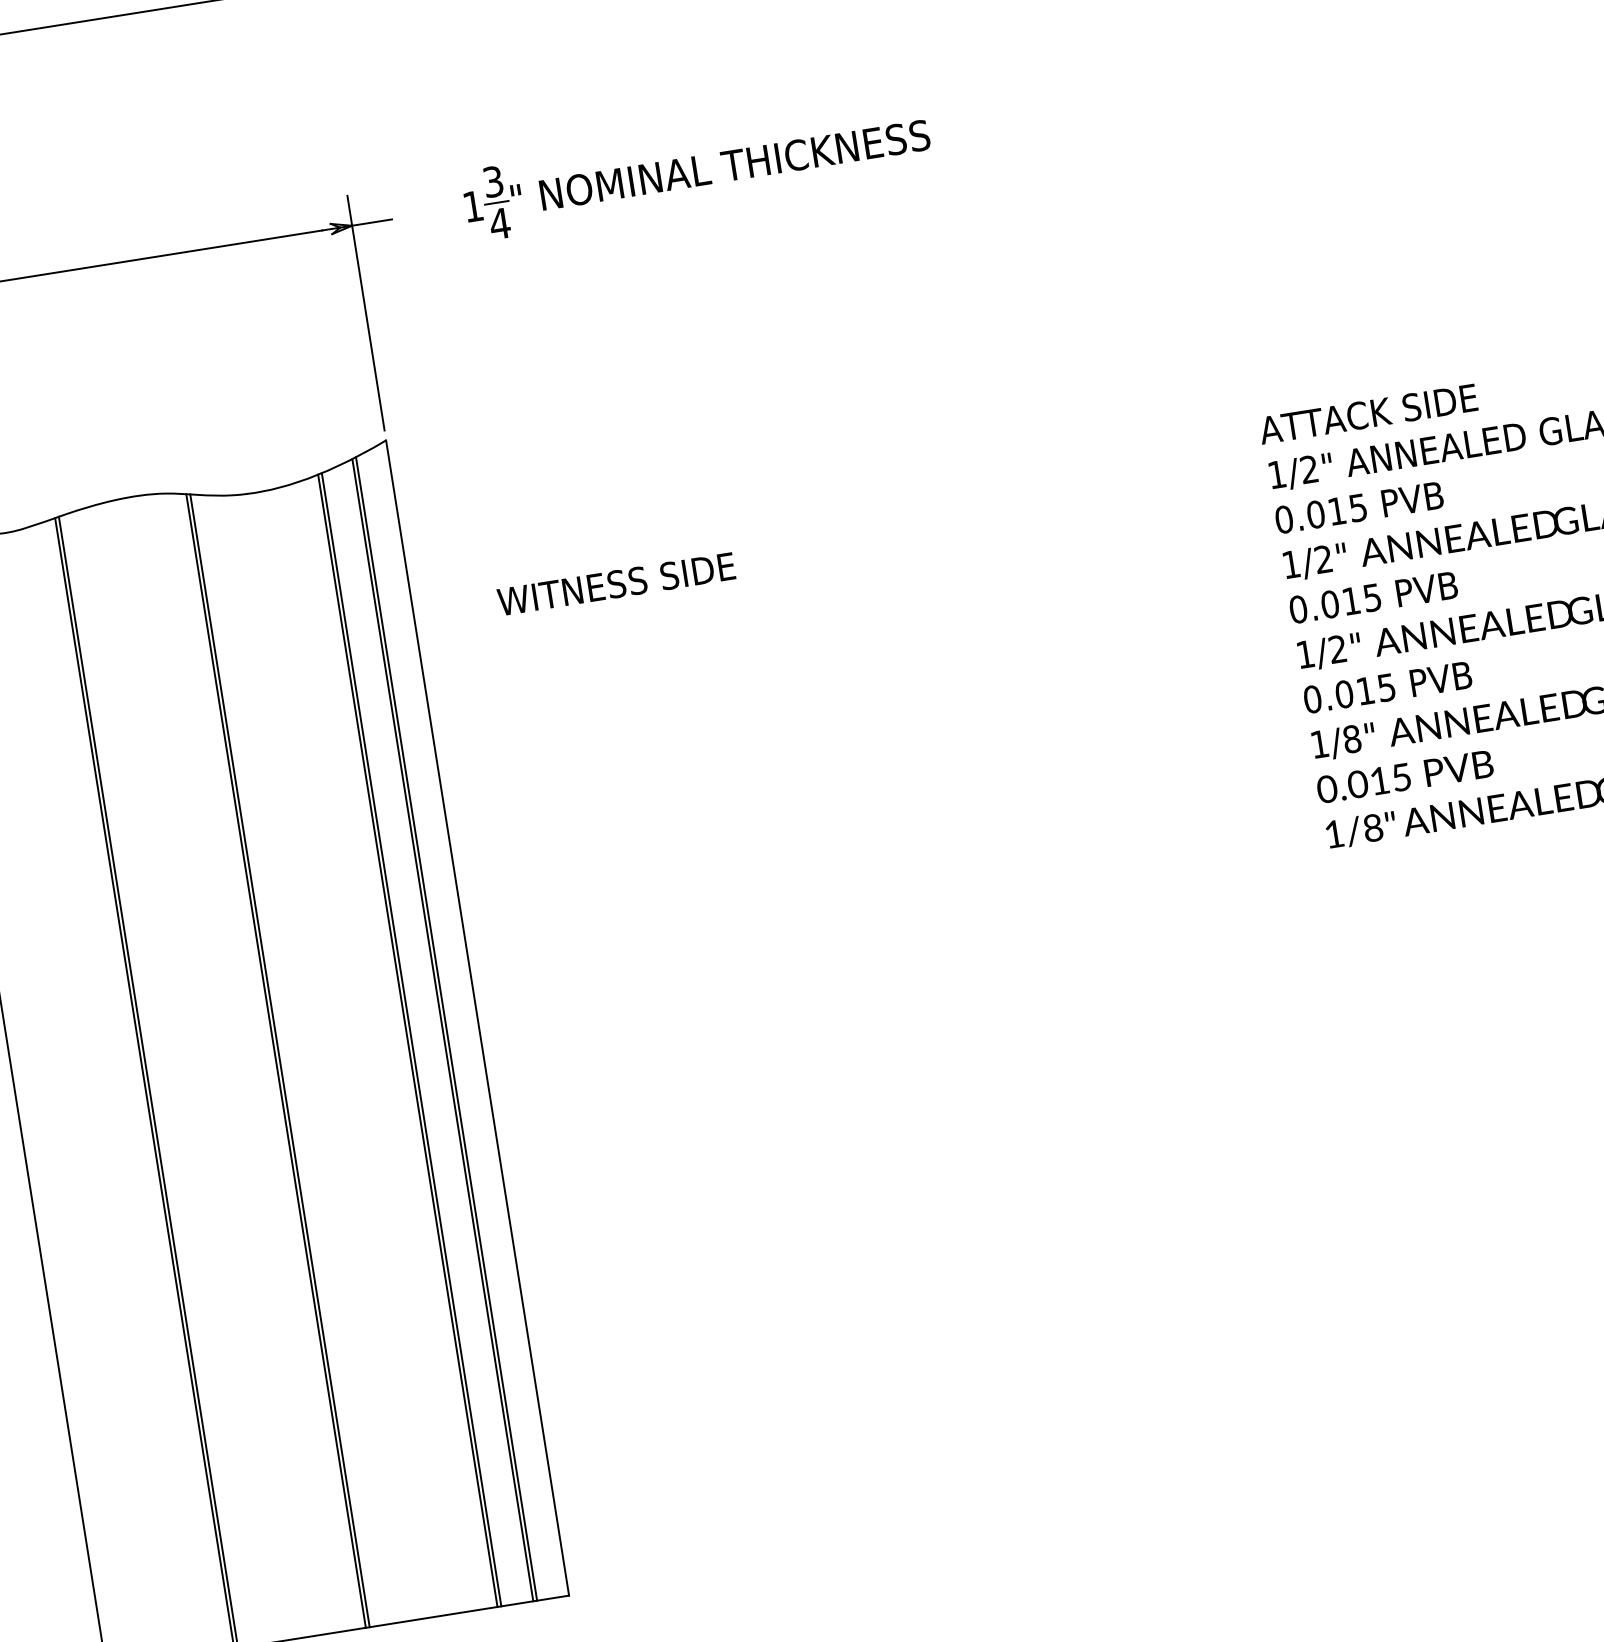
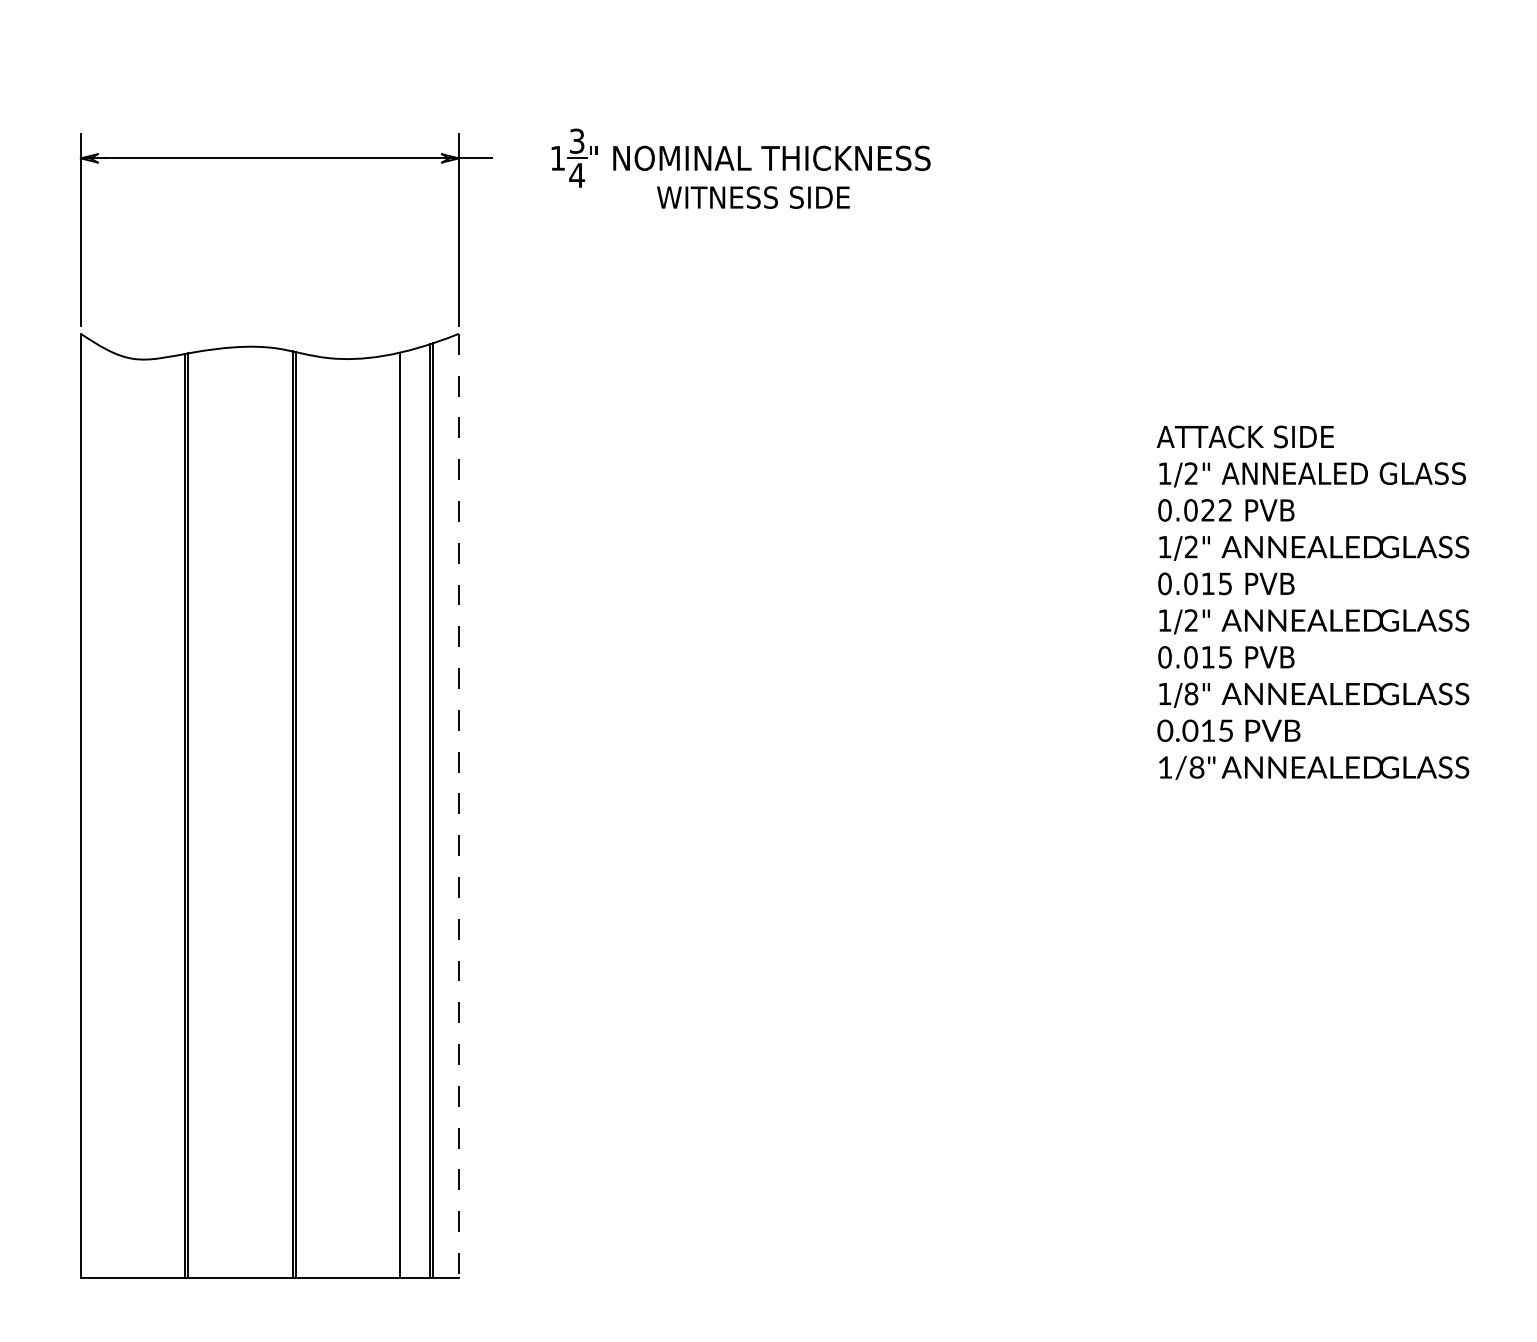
text: (1347, 509) -> (1216, 510), 0.015 -> 0.022
text: (616, 584) -> (753, 197), moved
line: (477, 1018) -> (458, 806), solid -> dashed
line: (411, 1039) -> (403, 814), removed

